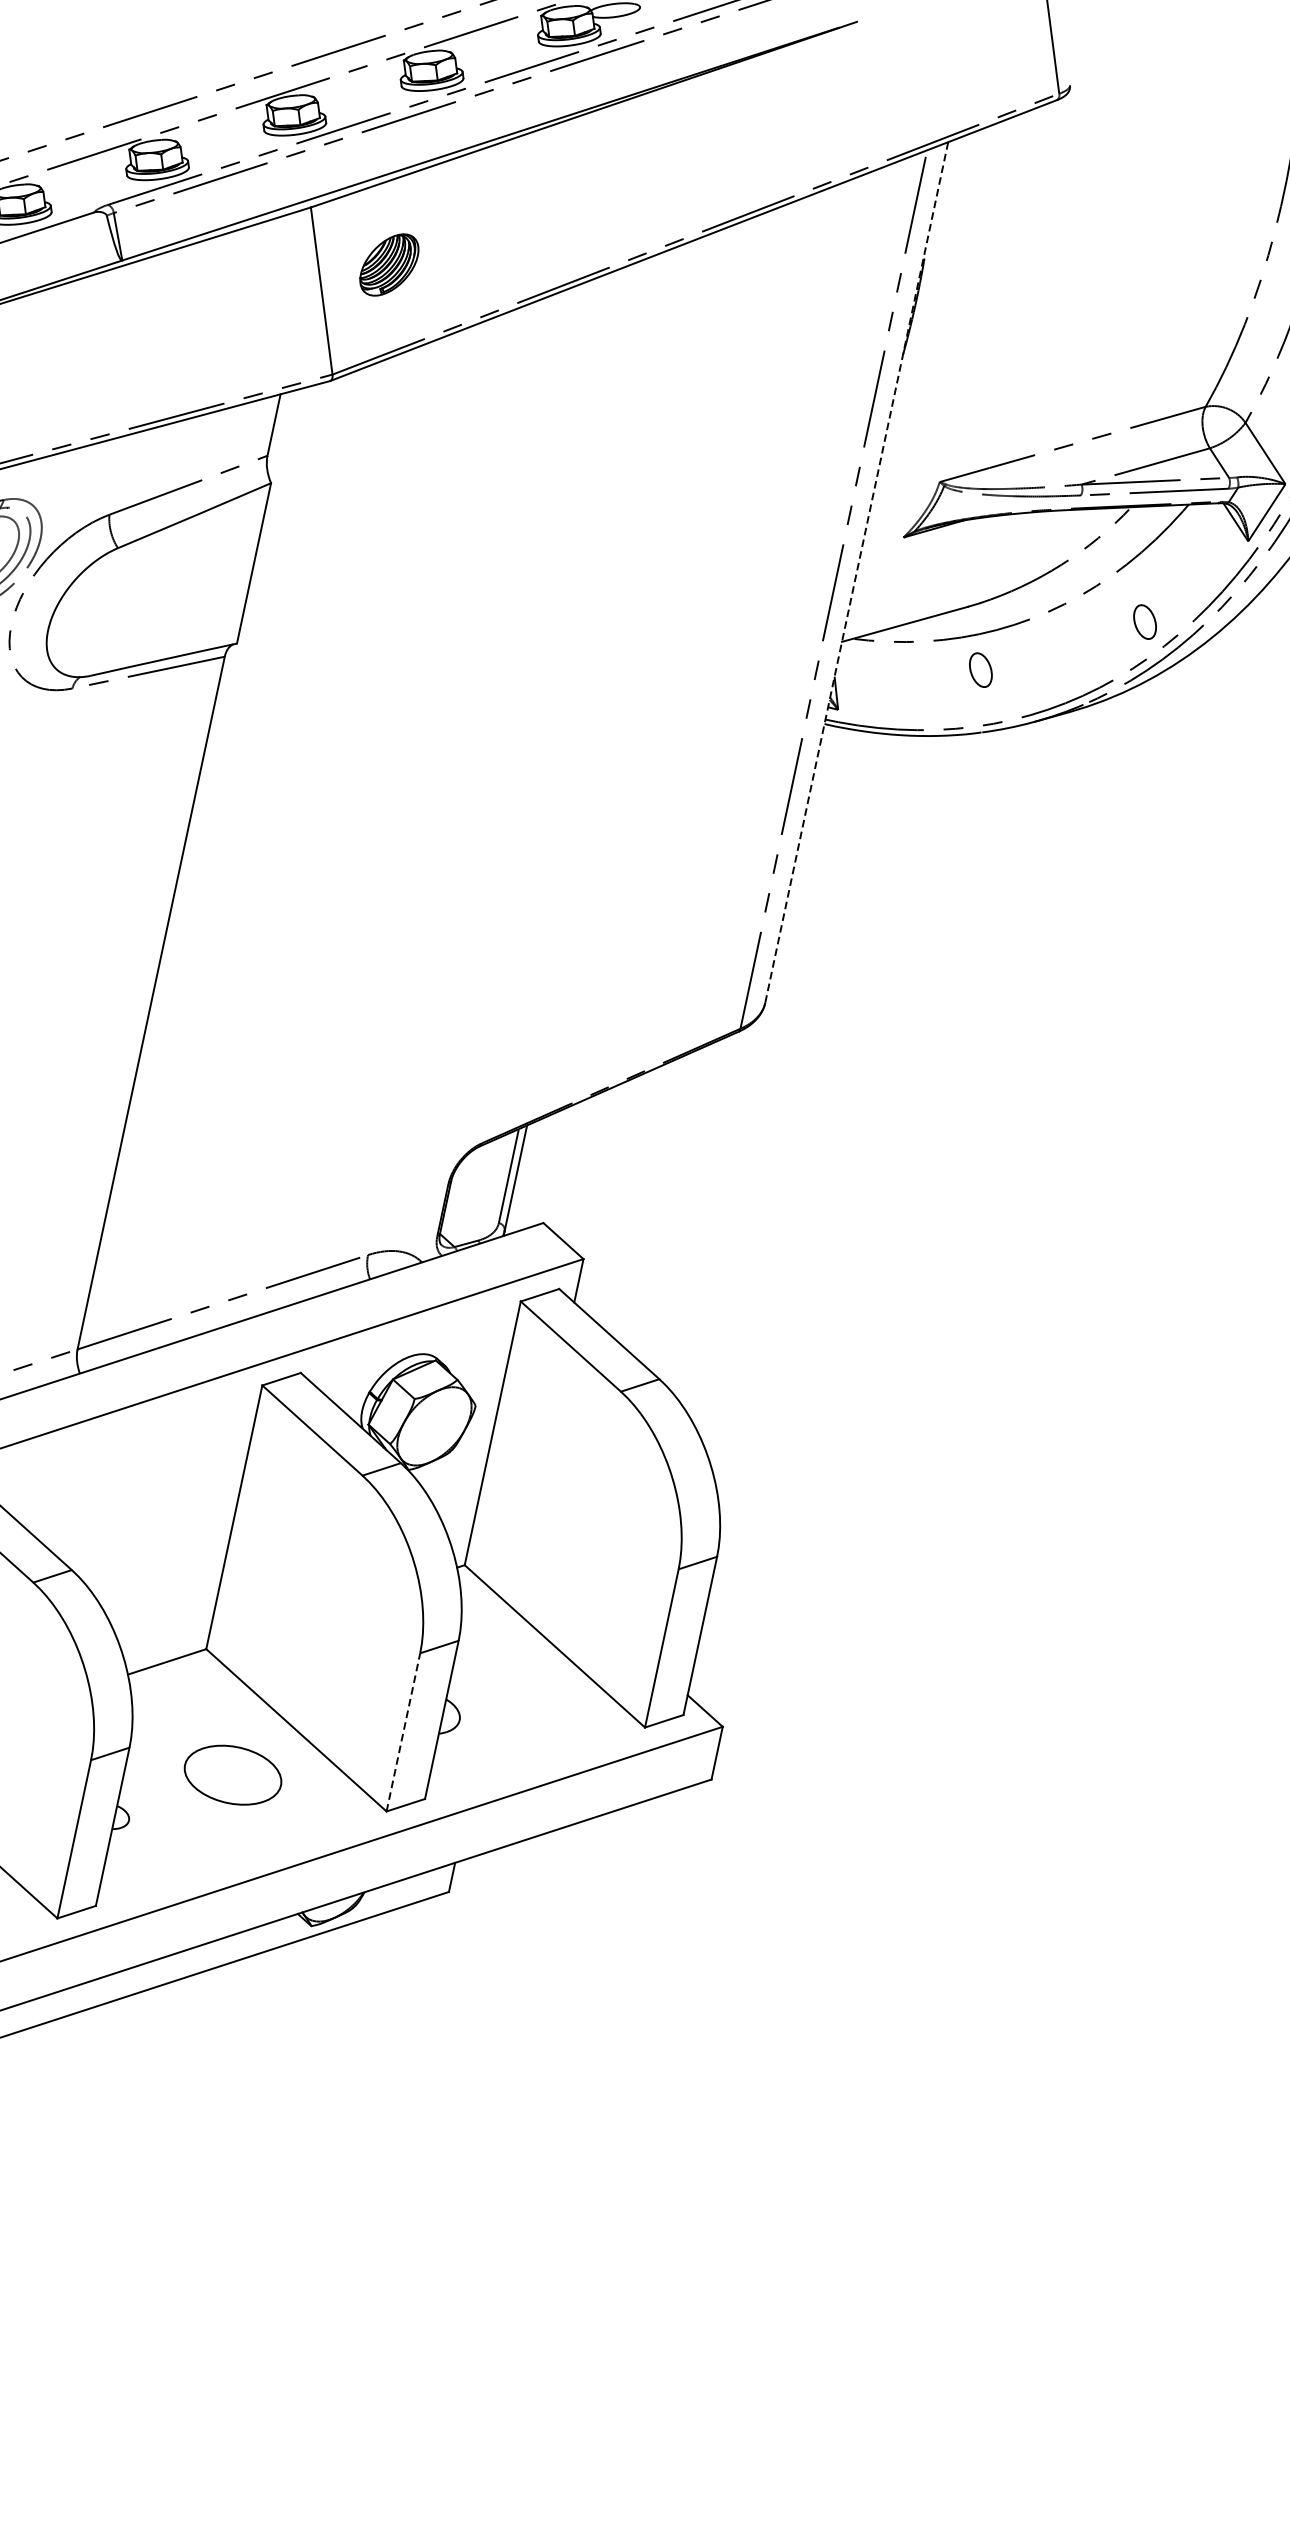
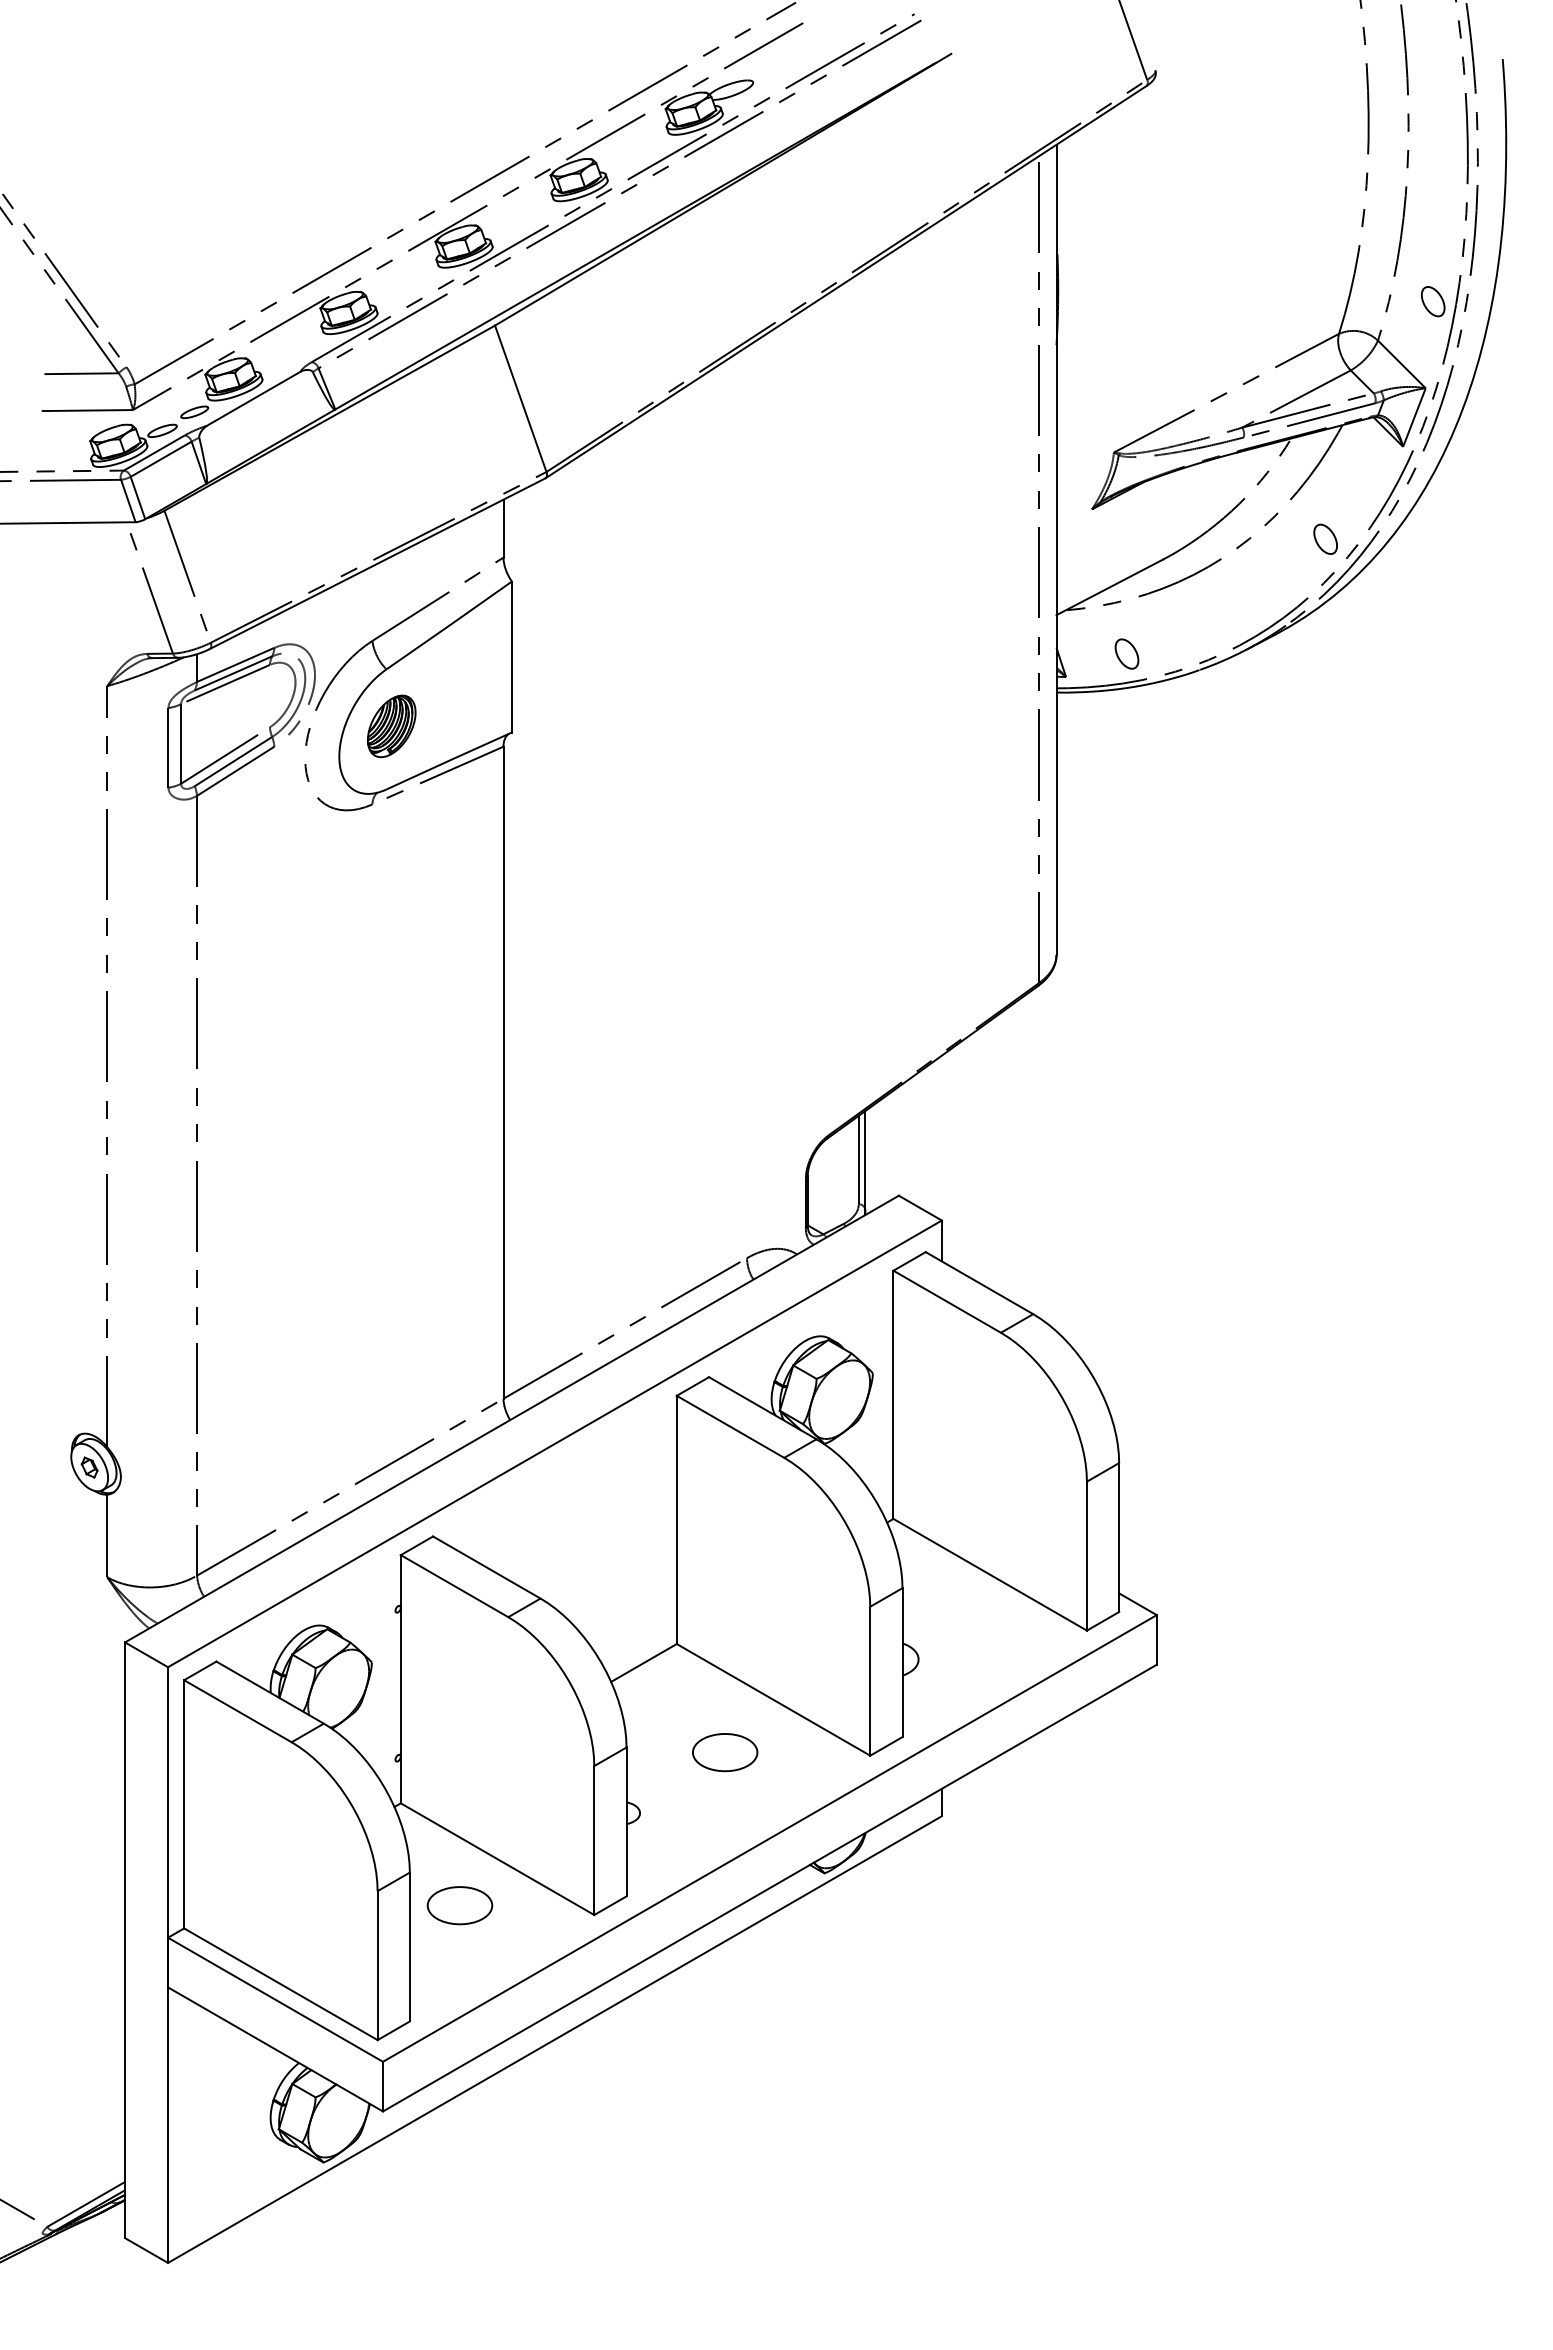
part: (389, 265) -> (391, 726), moved
line: (856, 572) -> (1056, 549), dashed -> solid
part: (980, 669) -> (1126, 653), moved
line: (403, 1731) -> (870, 1680), dashed -> solid
part: (233, 1775) -> (725, 1752), size x0.71

